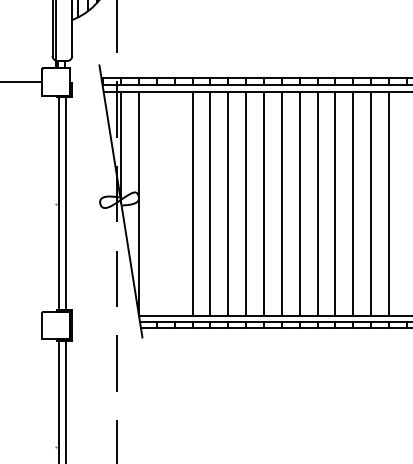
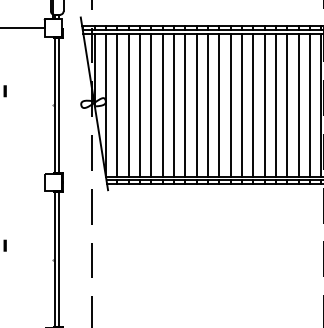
line: (157, 204) -> (117, 105), added
line: (174, 204) -> (128, 105), added
line: (406, 204) -> (275, 105), added

